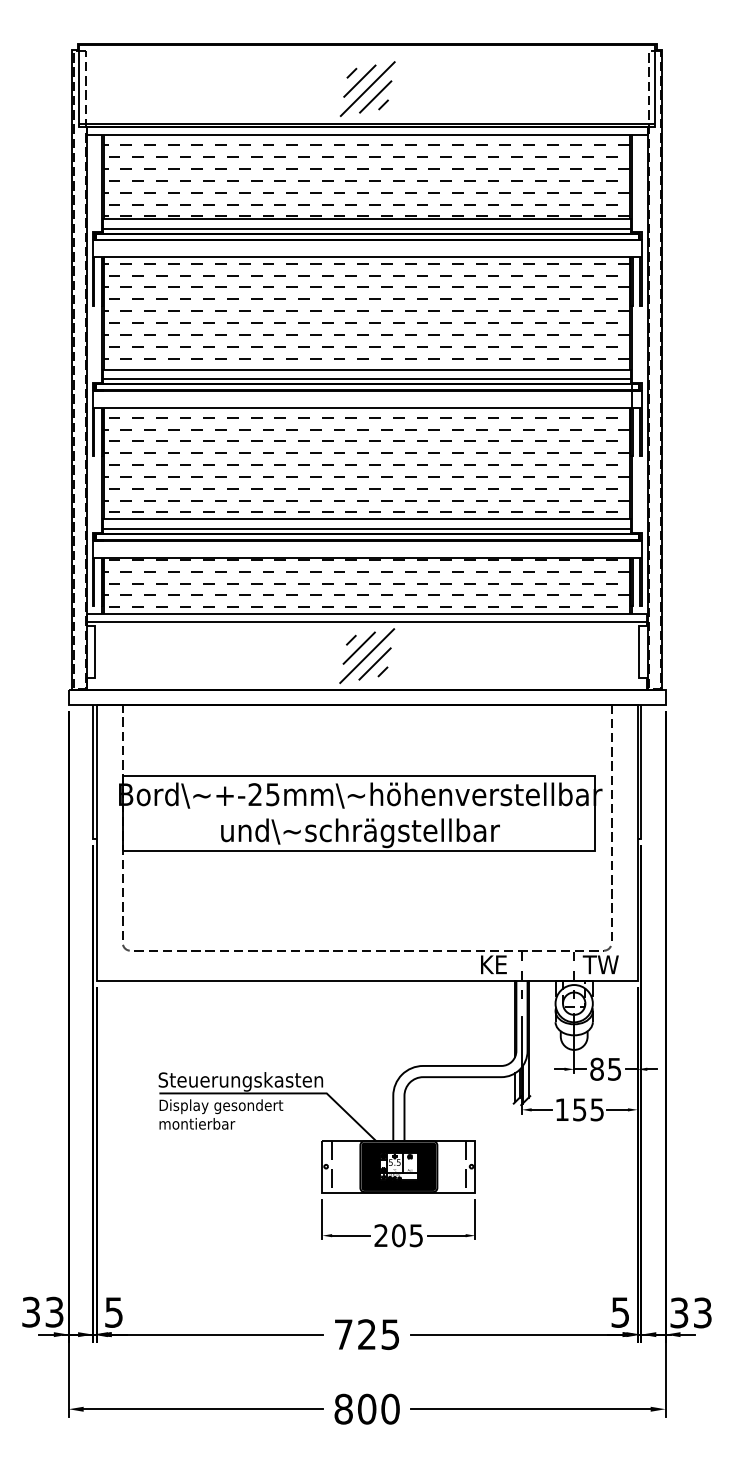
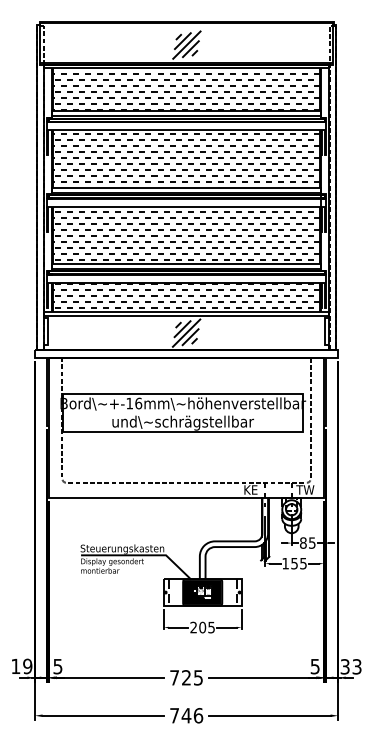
text: (264, 794) -> (134, 403), +-25mm -> +-16mm
text: (42, 1312) -> (21, 666), 33 -> 19
text: (367, 1408) -> (186, 715), 800 -> 746

